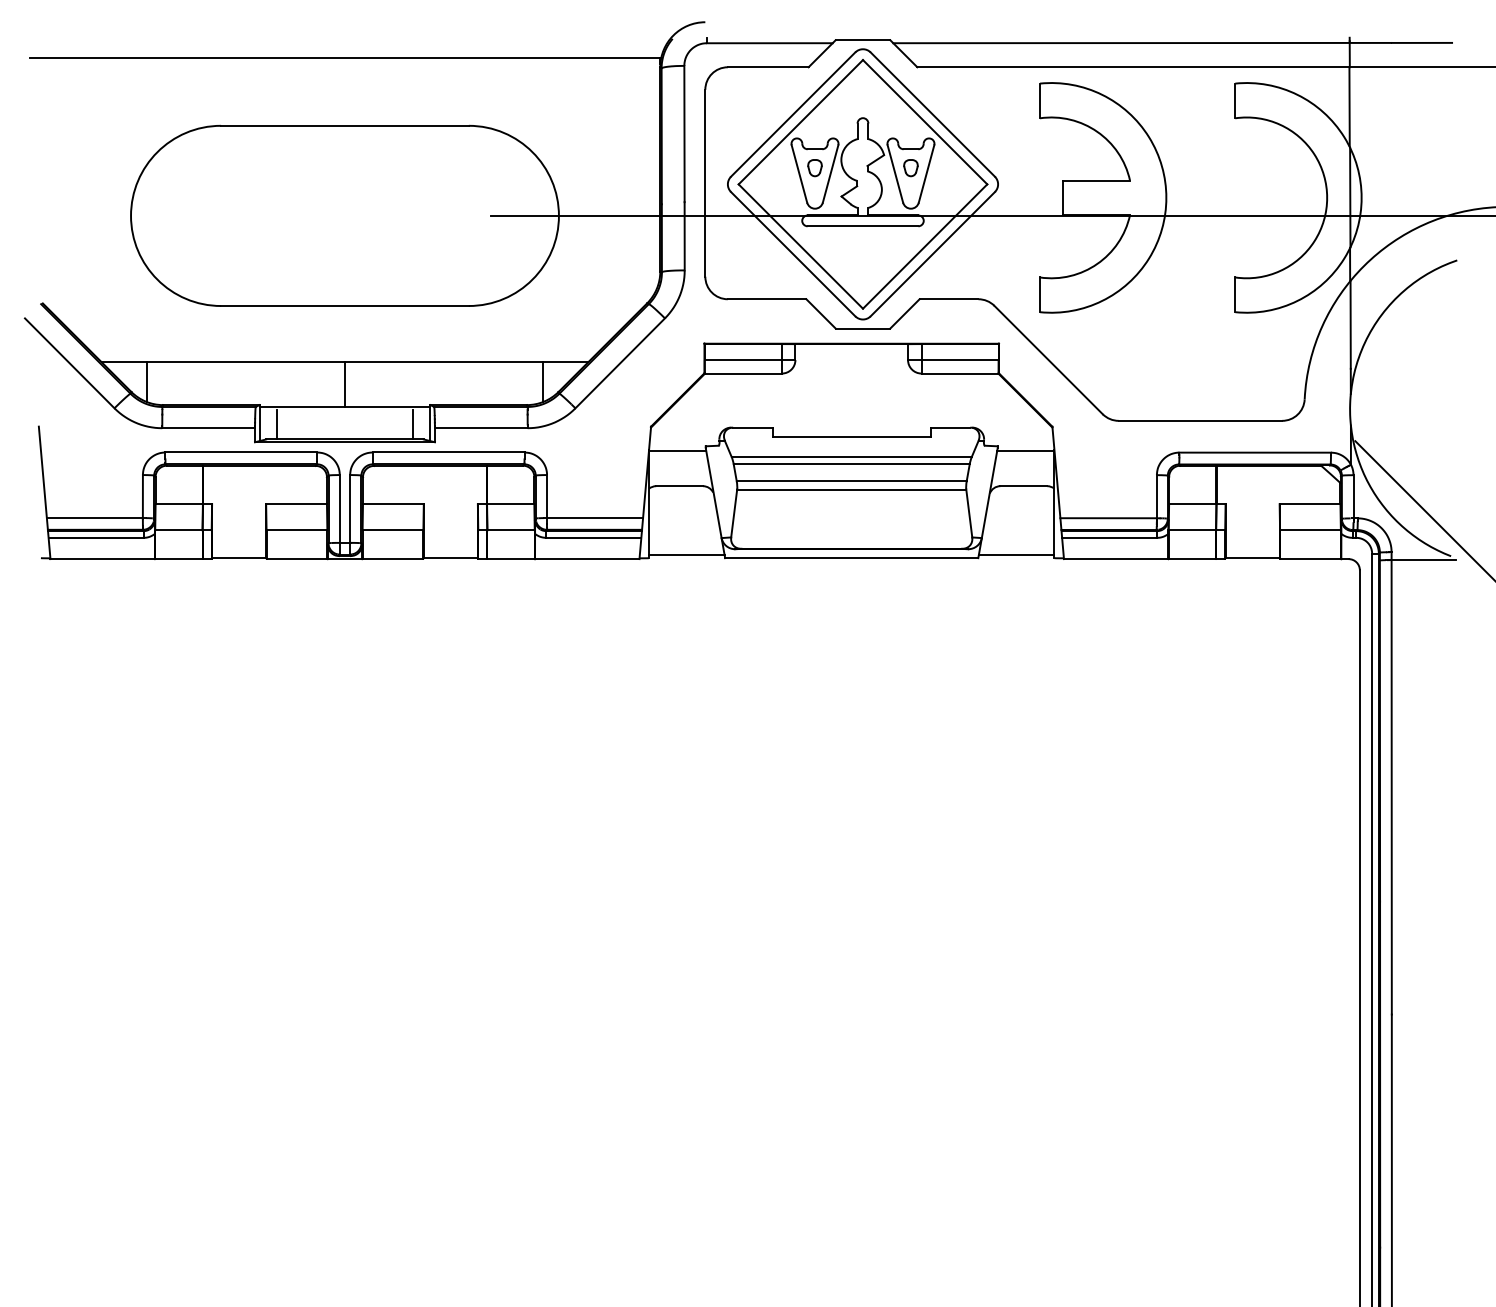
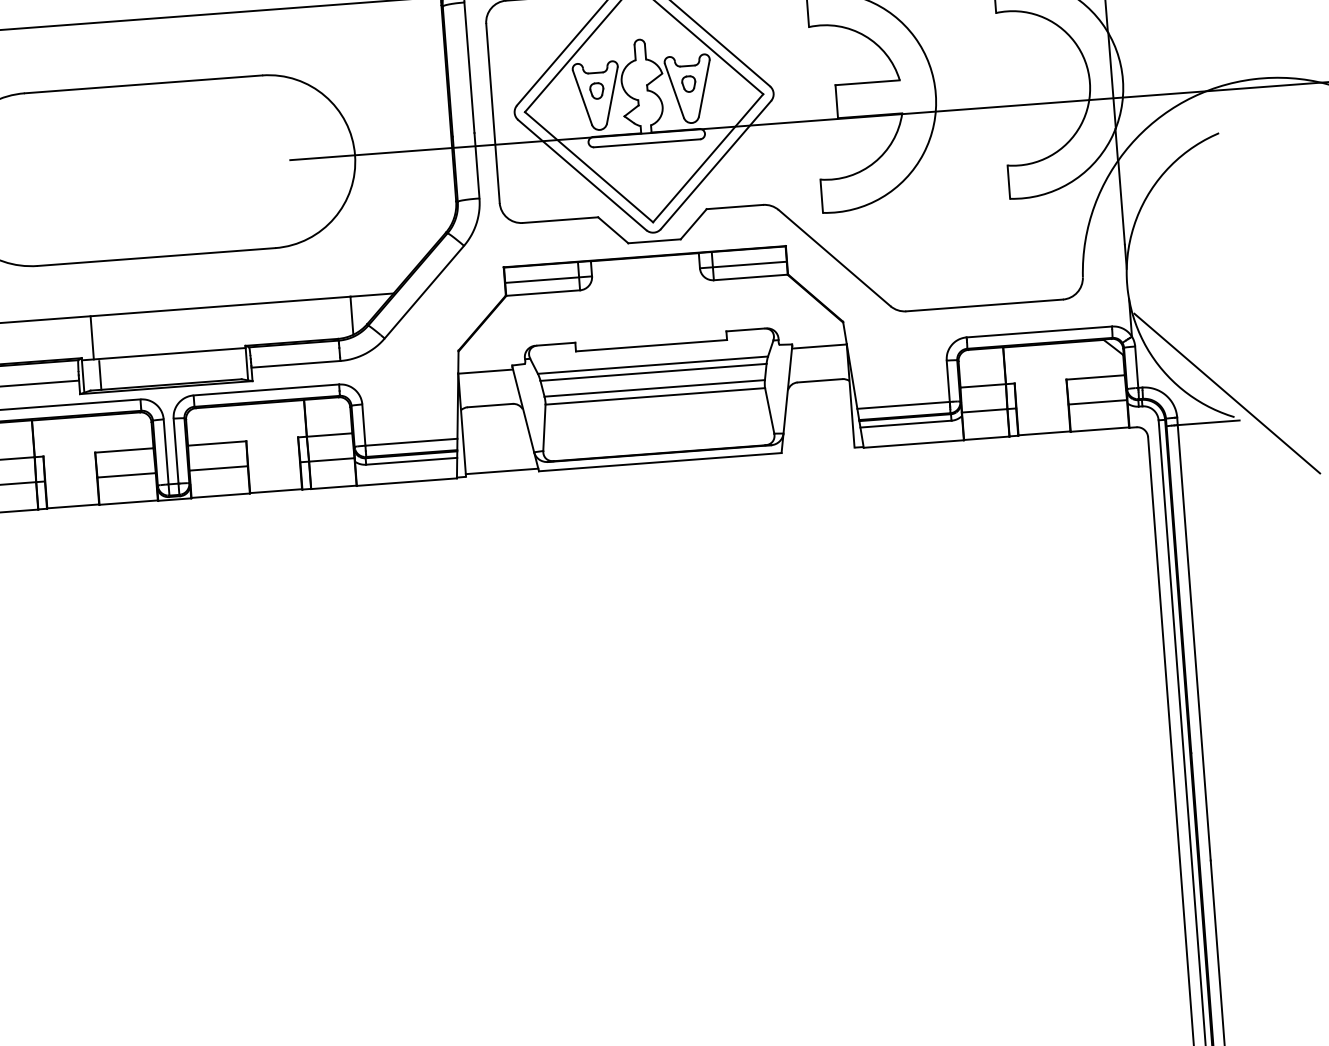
line: (344, 384) -> (91, 337), moved
line: (412, 424) -> (229, 365), removed
line: (1016, 555) -> (817, 447), removed

